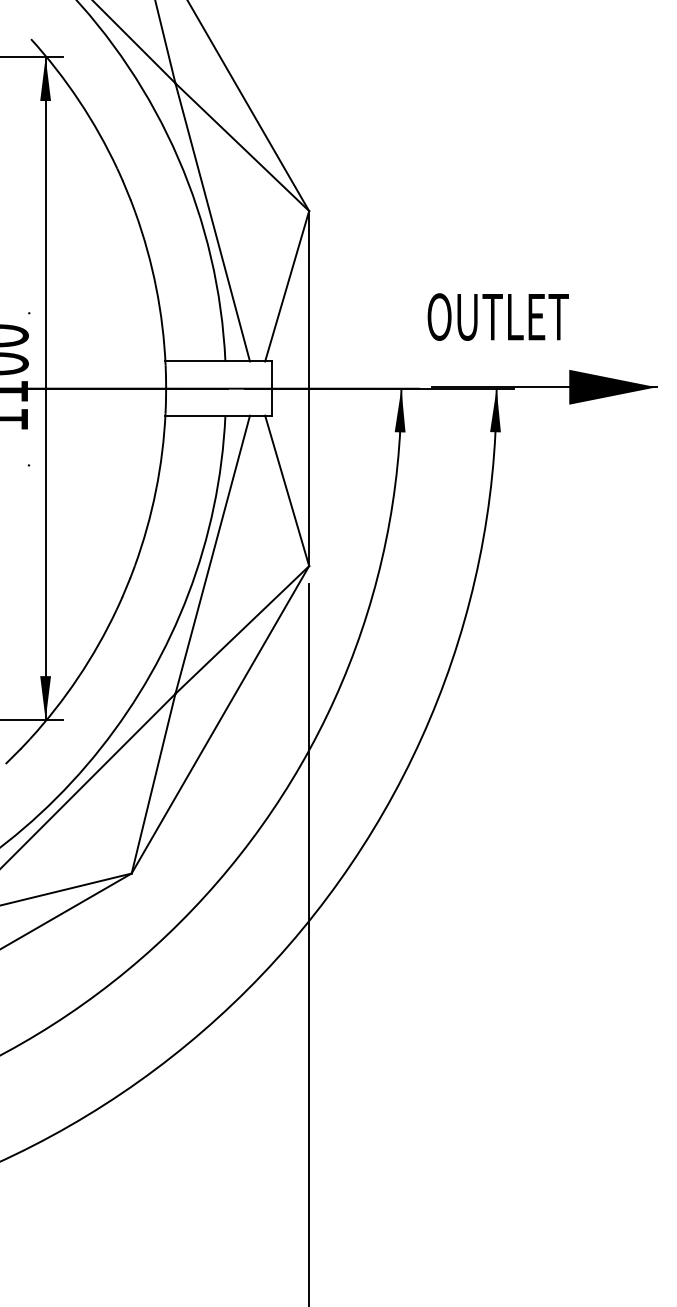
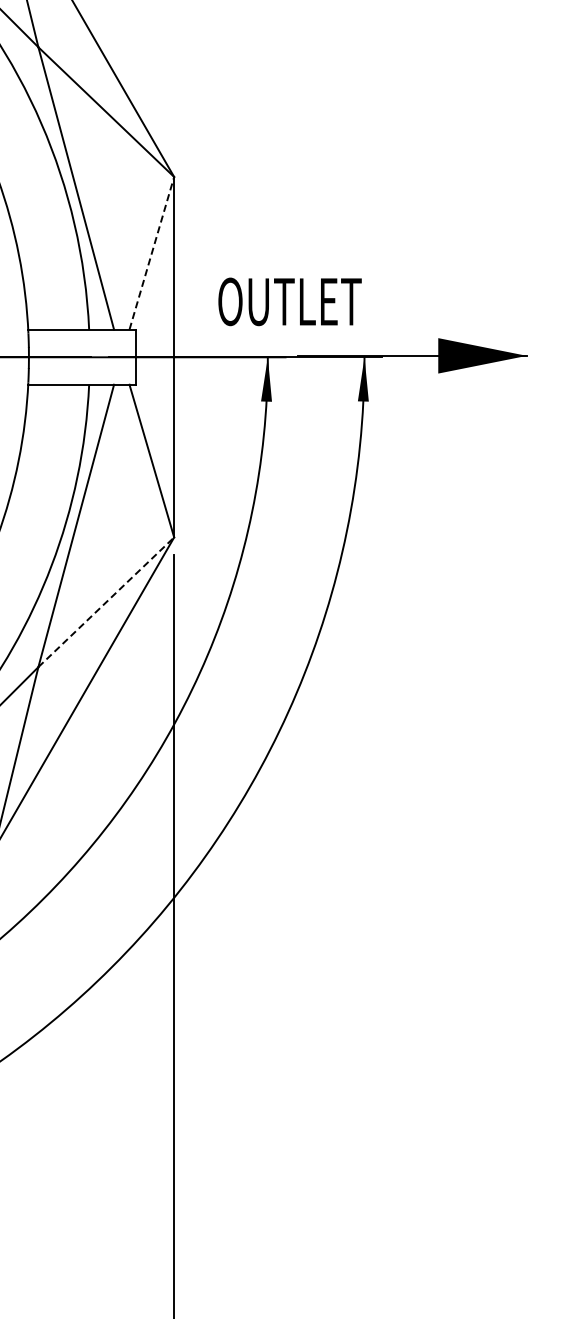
line: (287, 285) -> (152, 252), solid -> dashed
text: (497, 316) -> (289, 301), moved
line: (242, 629) -> (106, 601), solid -> dashed

